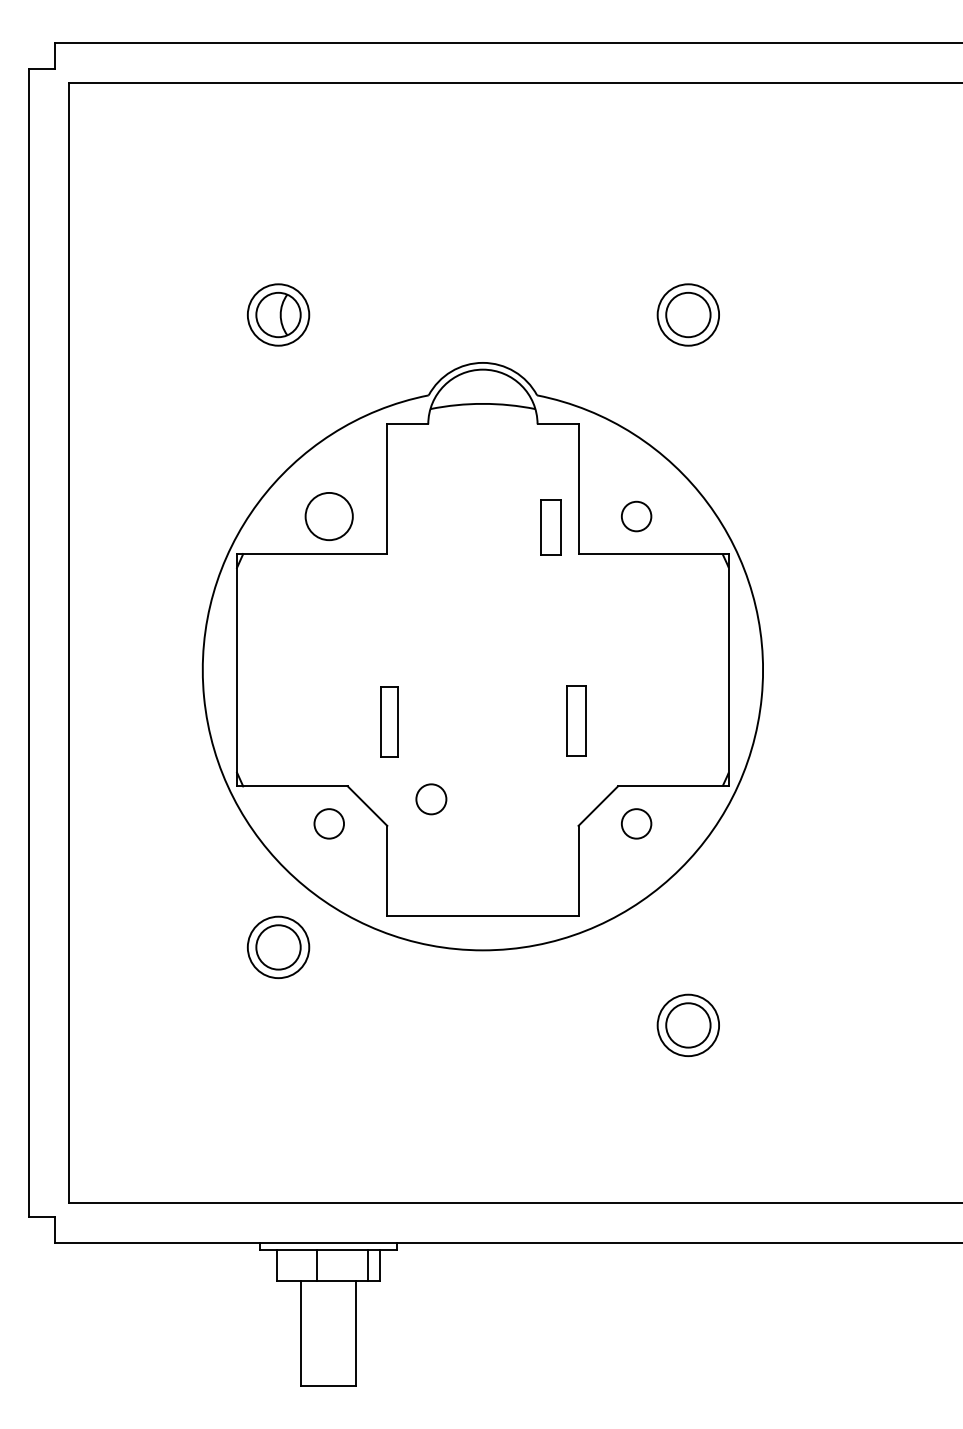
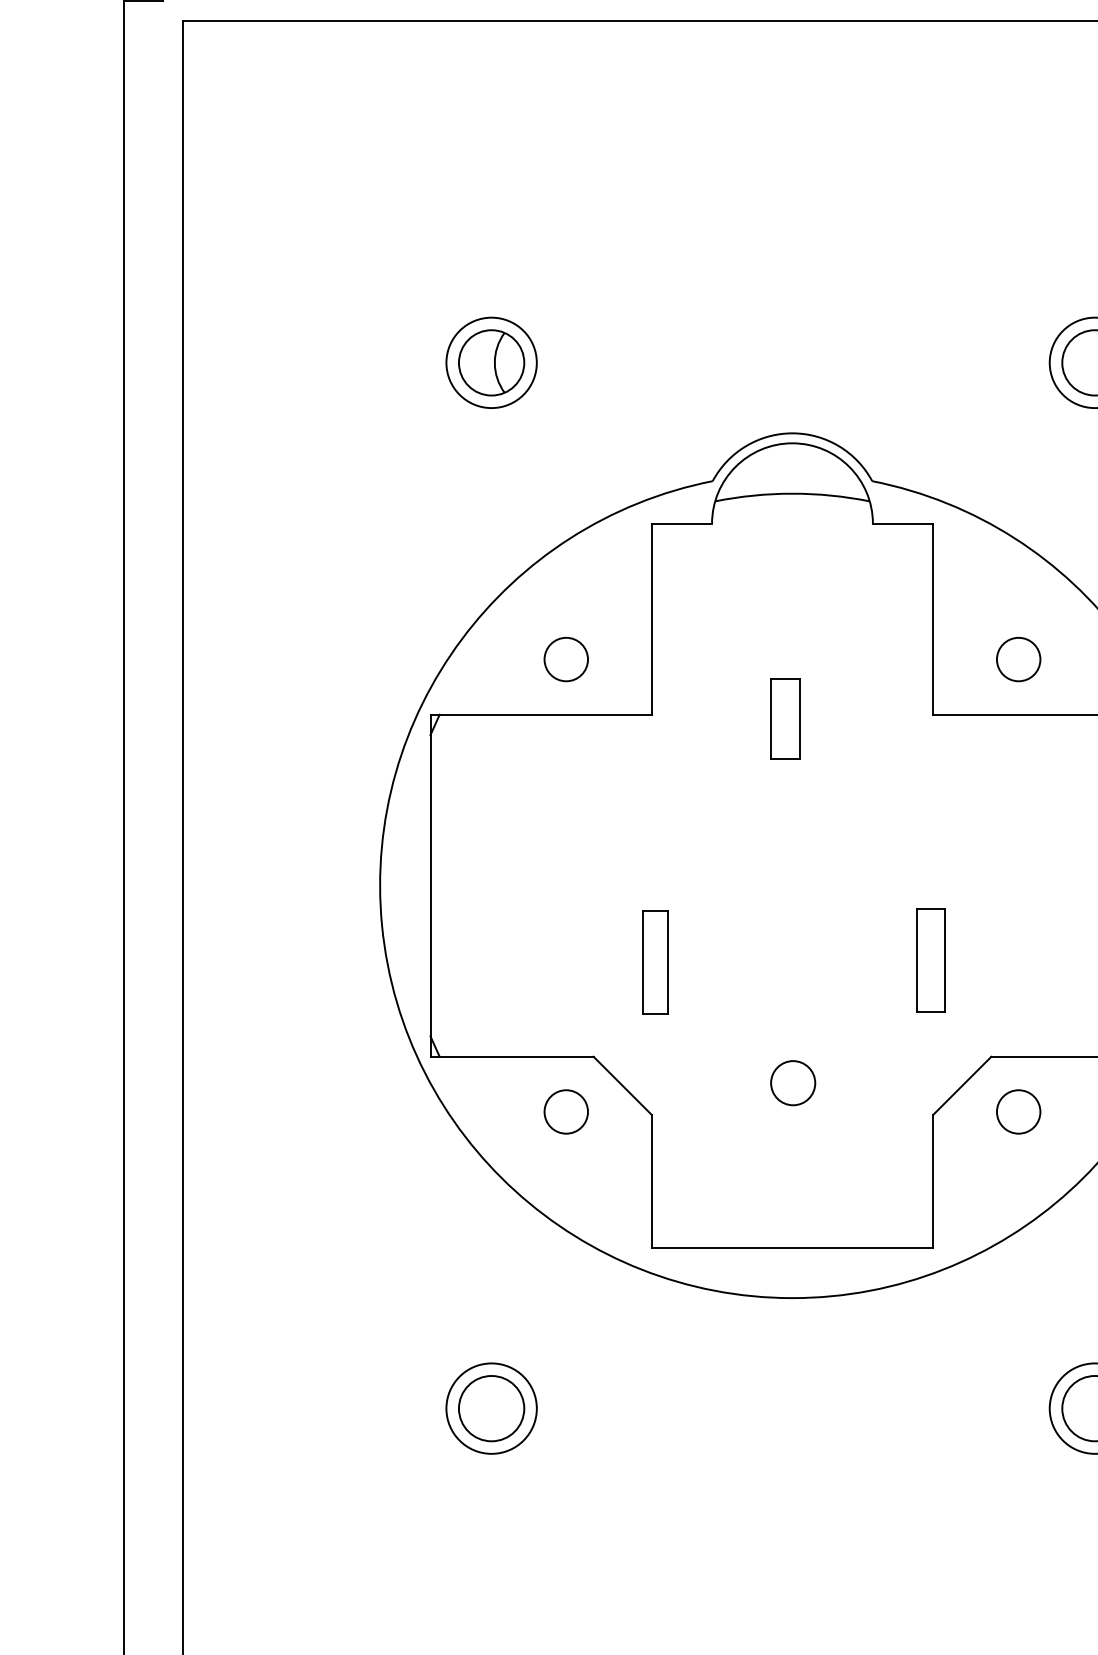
circle: (329, 516) -> (566, 659), size x0.62
part: (550, 527) -> (784, 718), moved
circle: (431, 799) -> (793, 1083), moved
part: (278, 946) -> (491, 1407), moved

